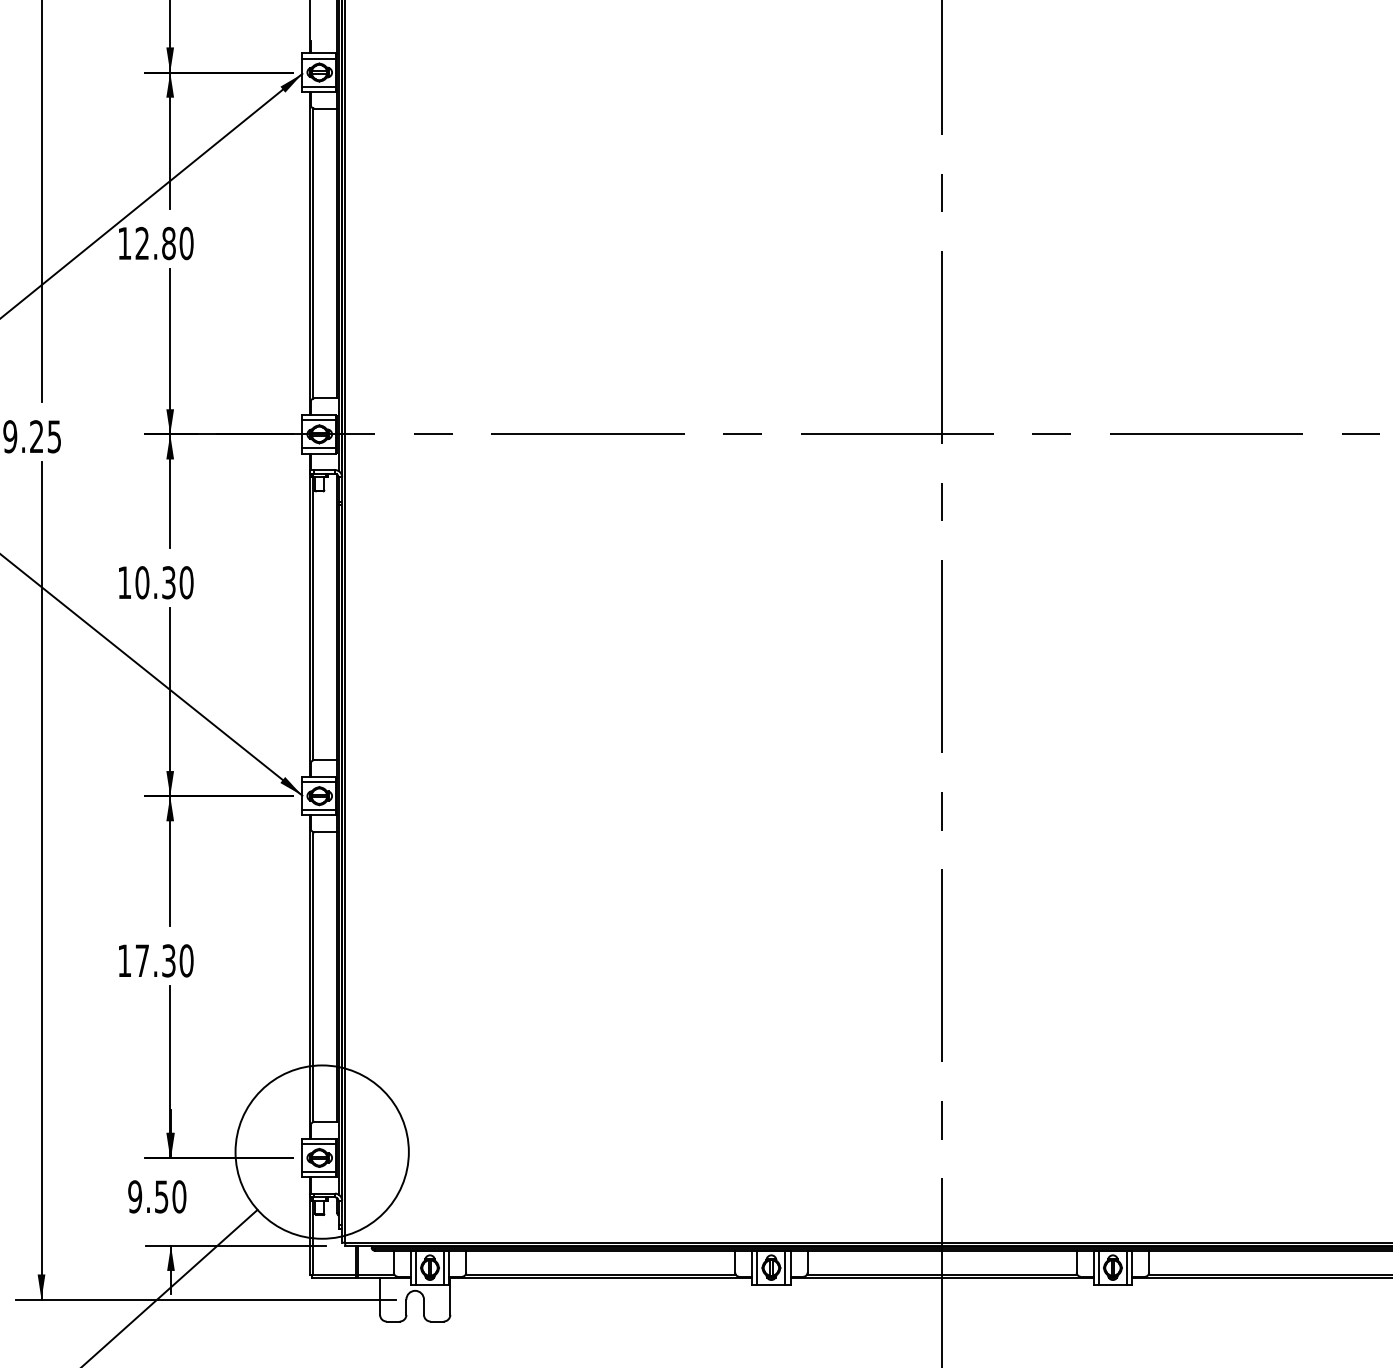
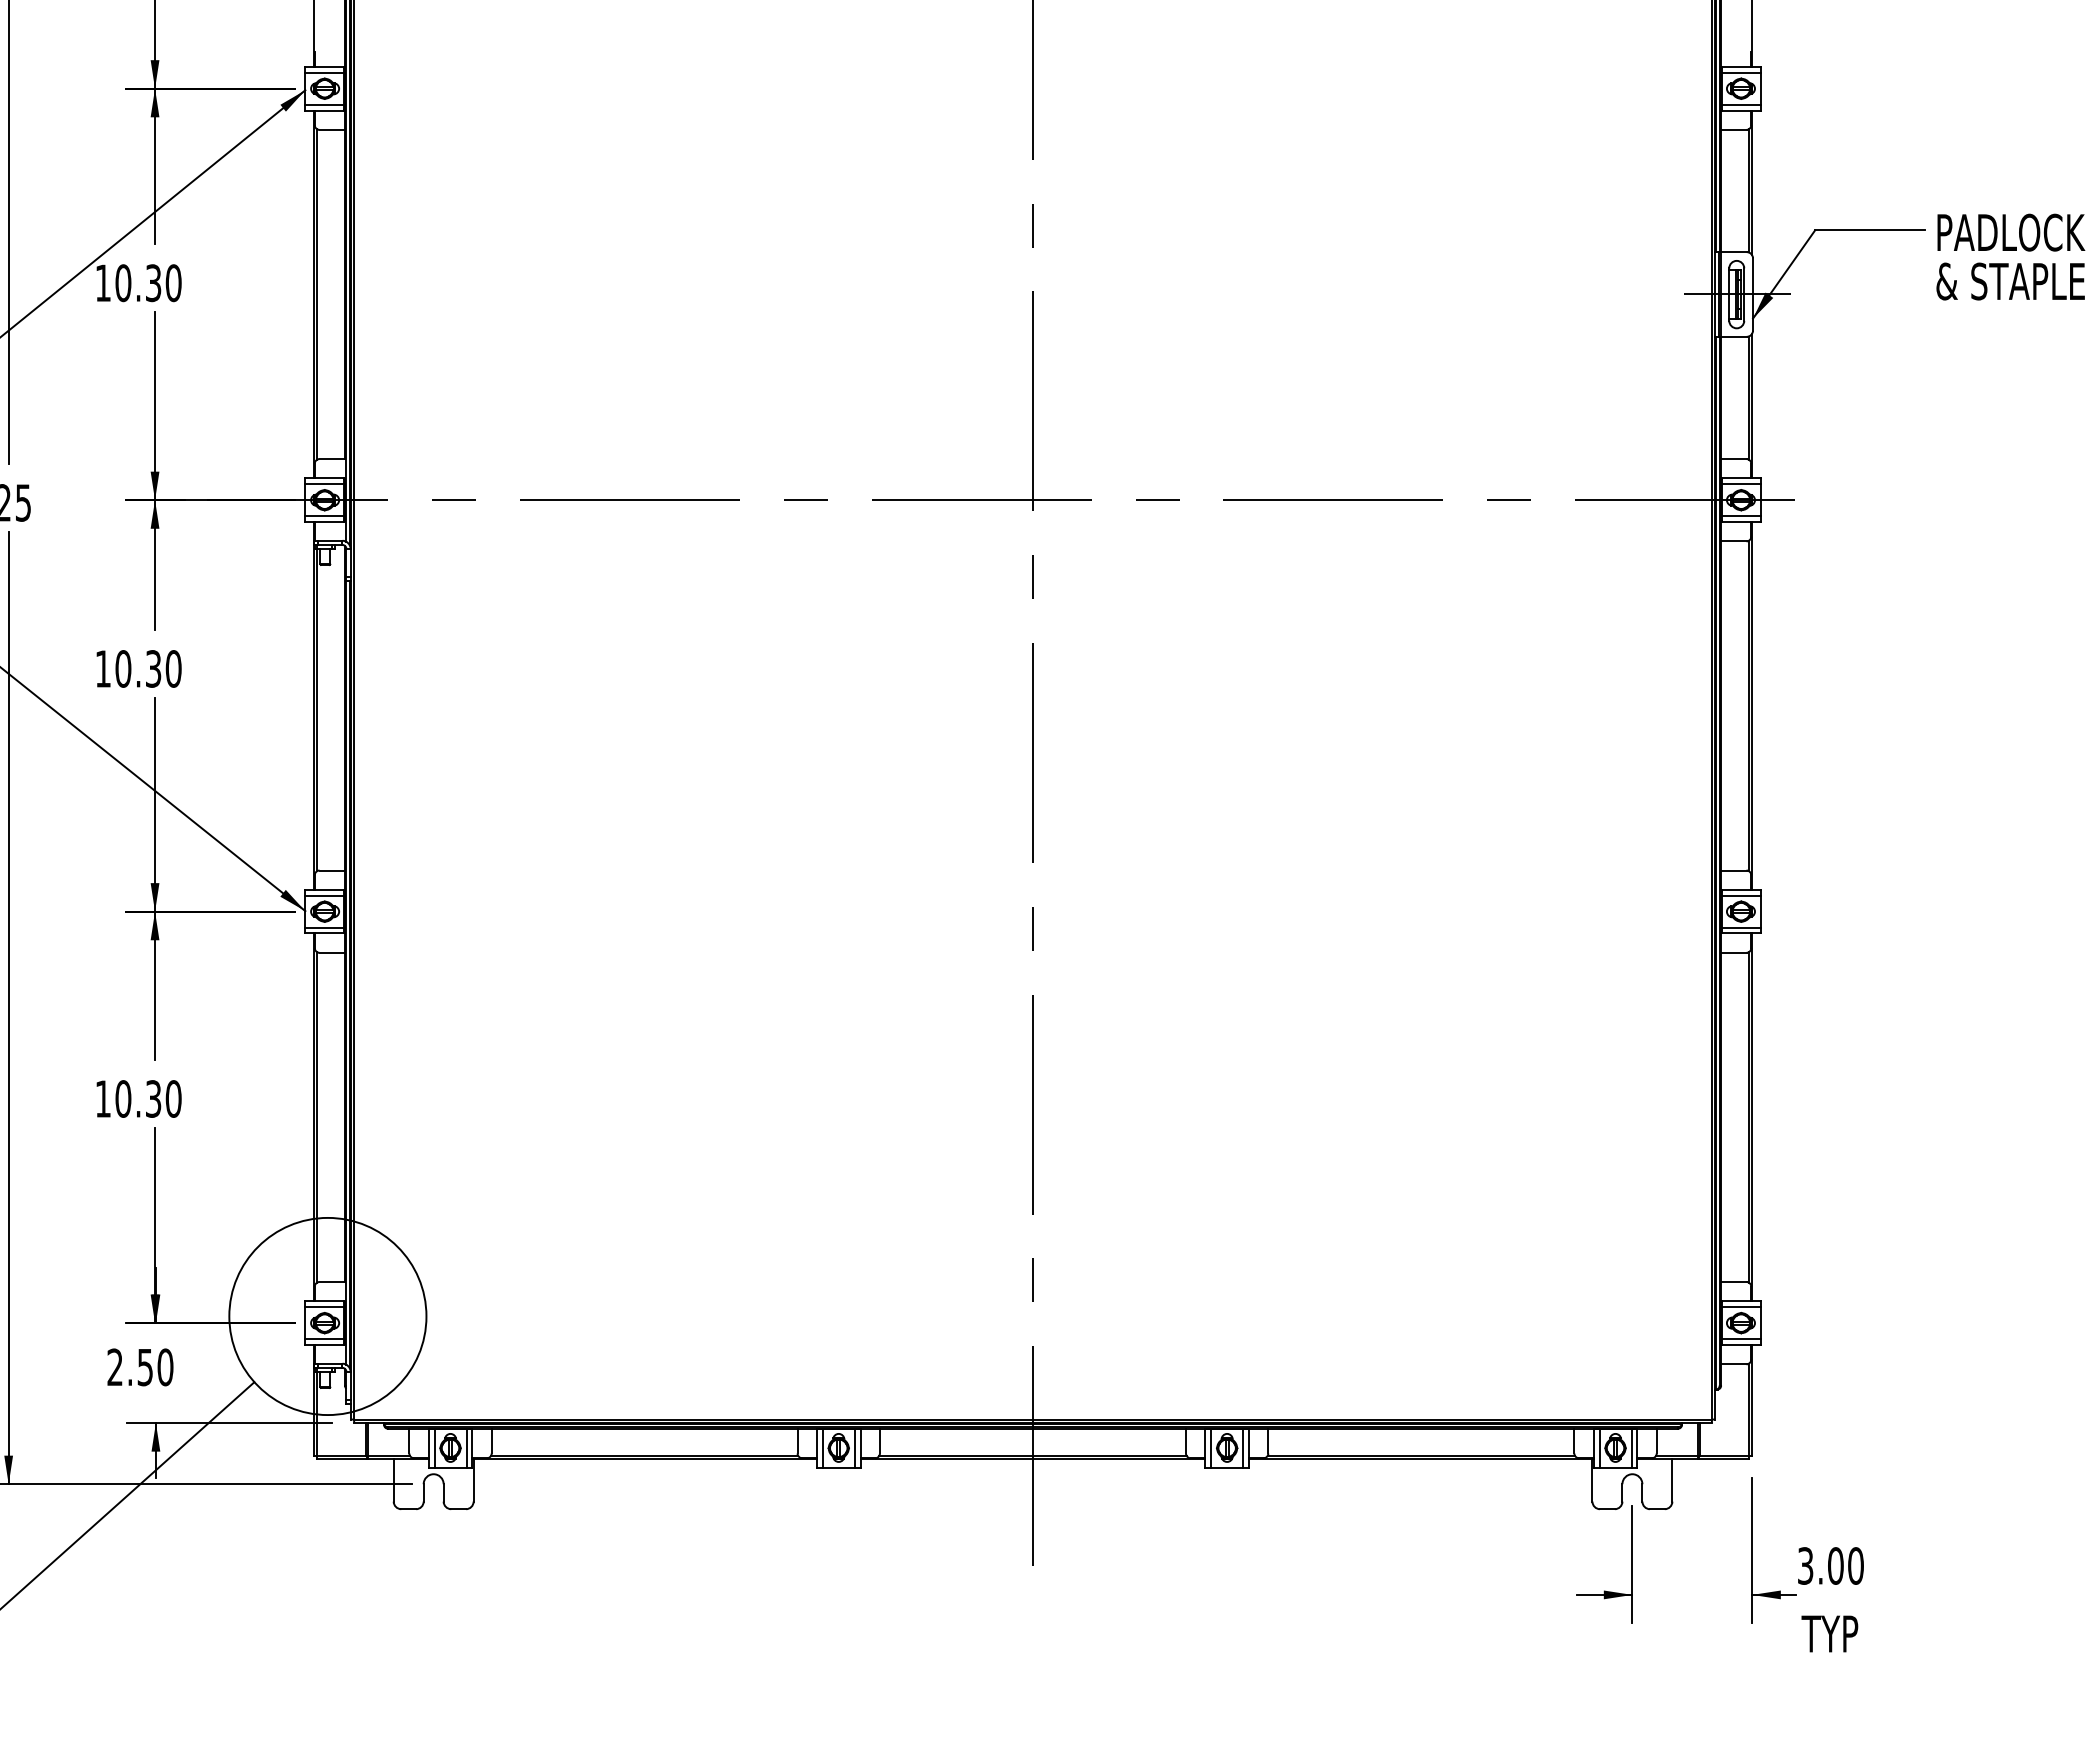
text: (155, 243) -> (138, 283), 12.80 -> 10.30
text: (142, 960) -> (123, 1098), 17.30 -> 10.30
text: (135, 1196) -> (115, 1367), 9.50 -> 2.50

